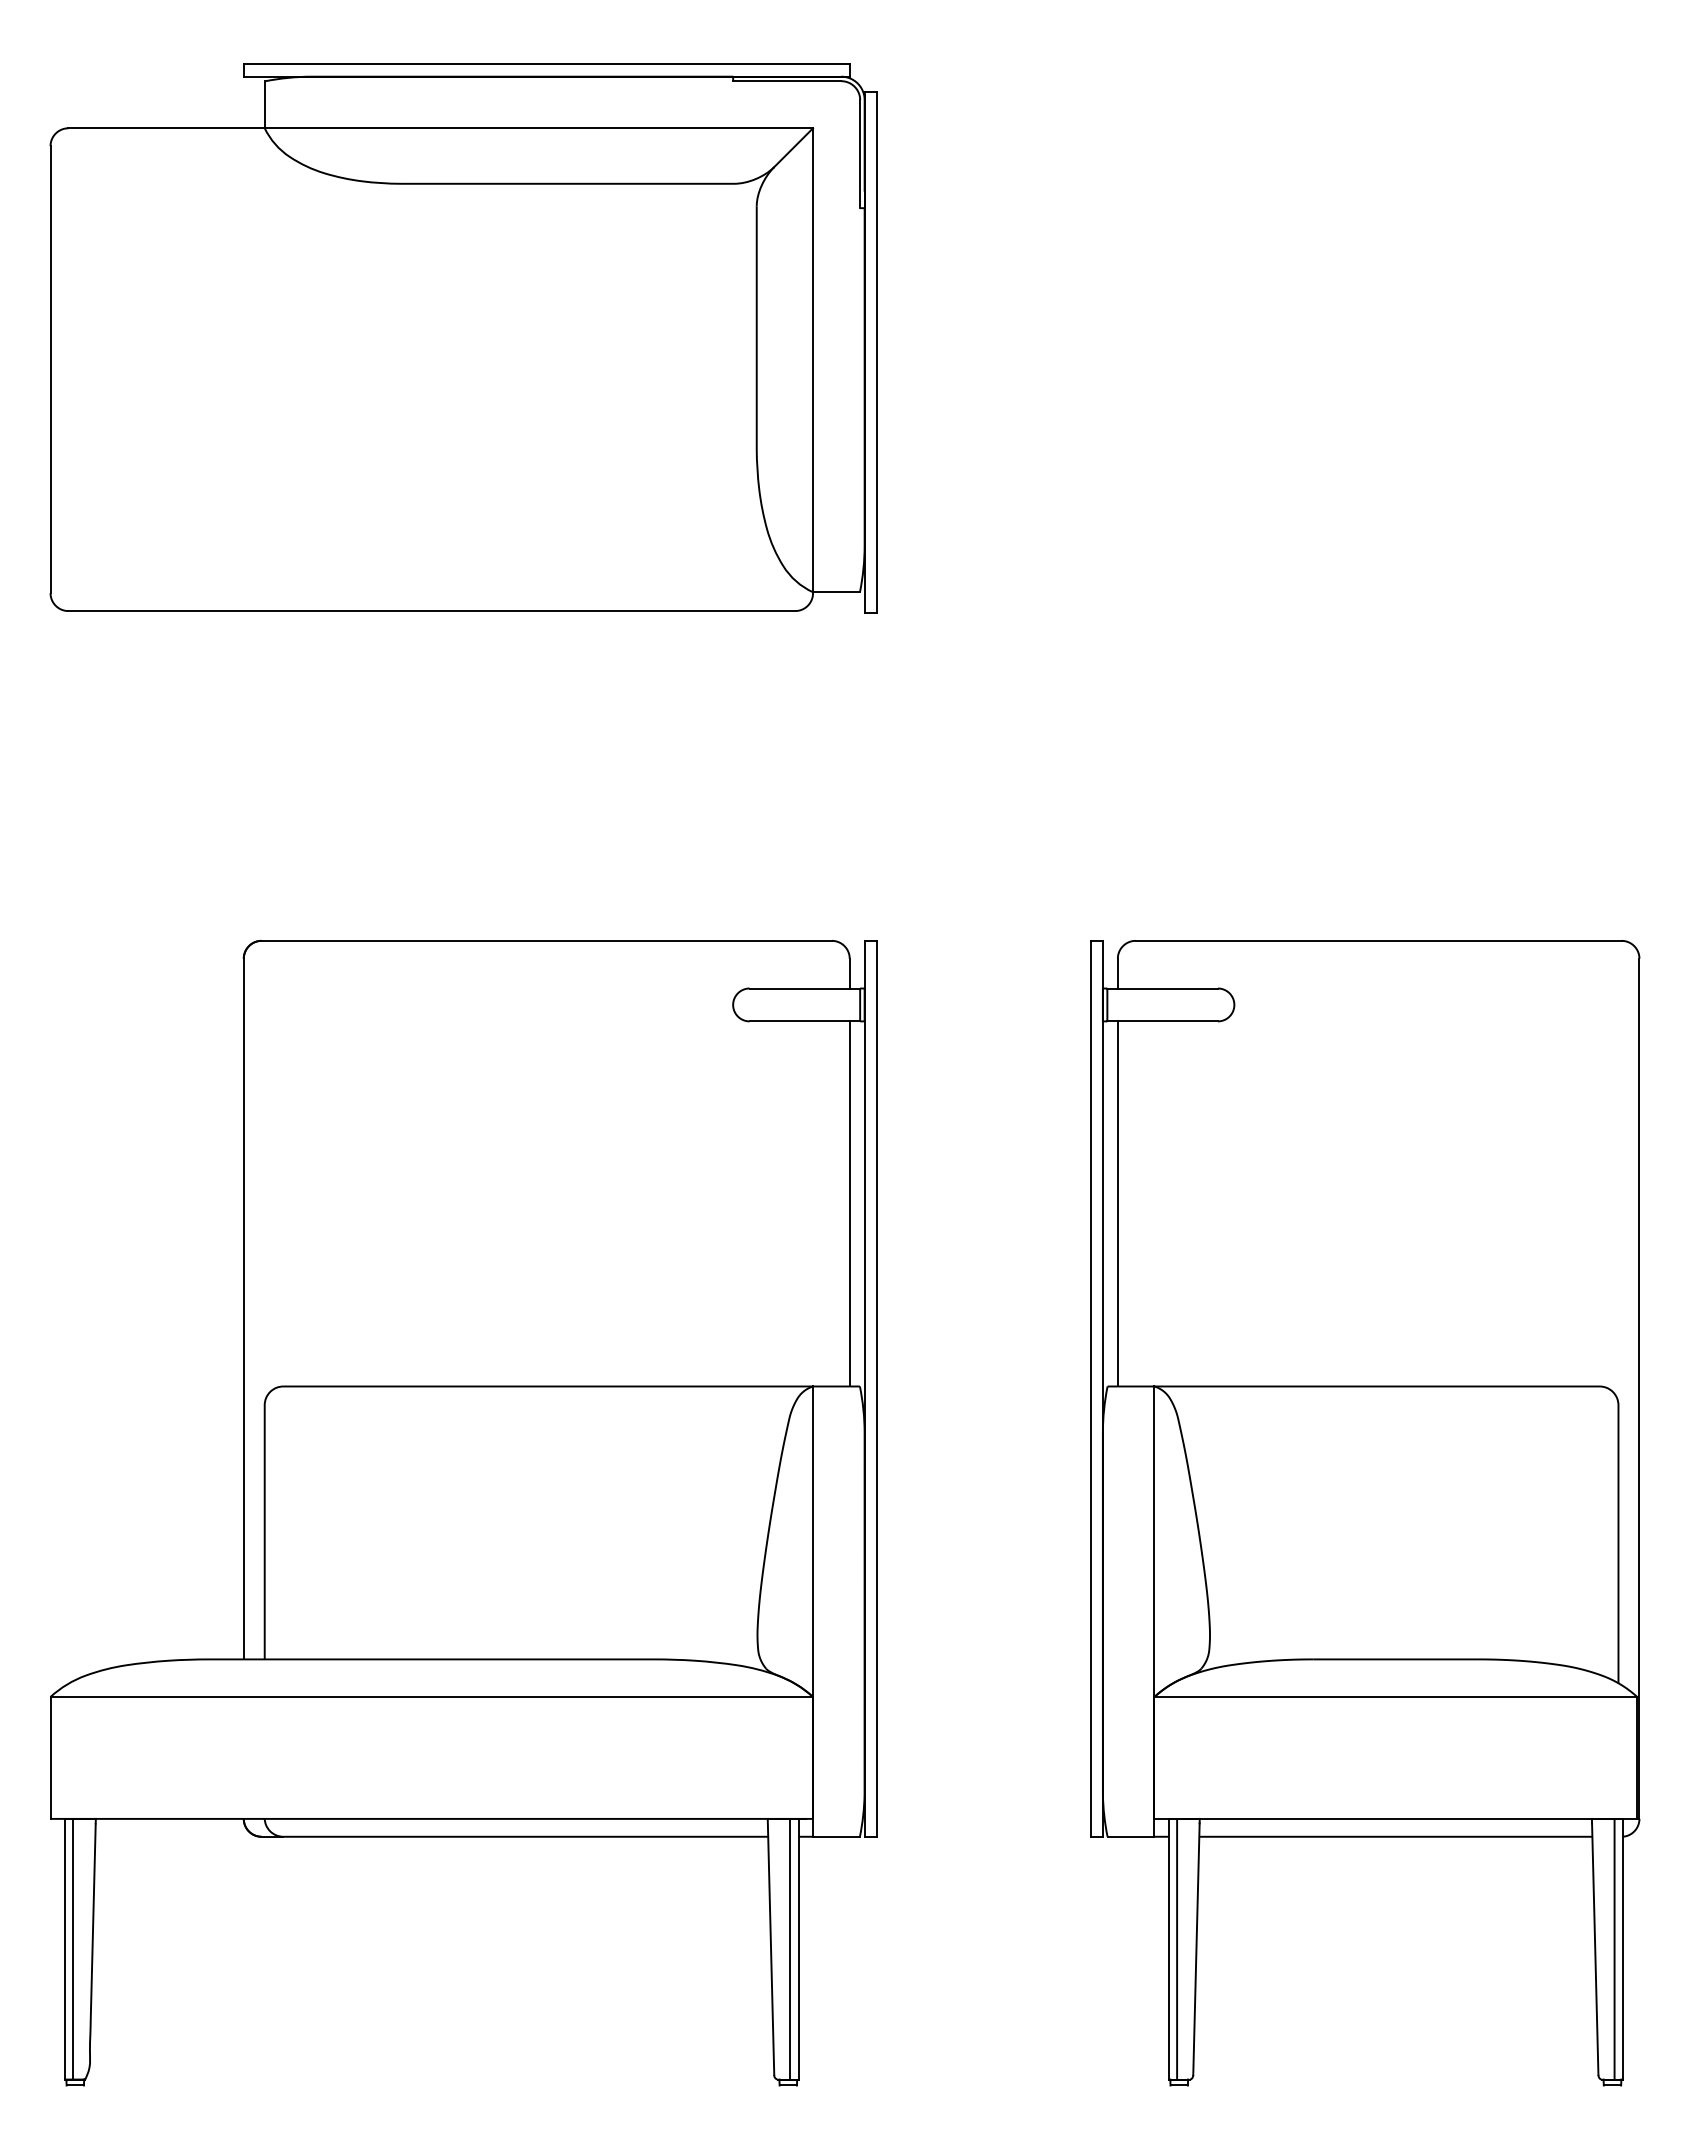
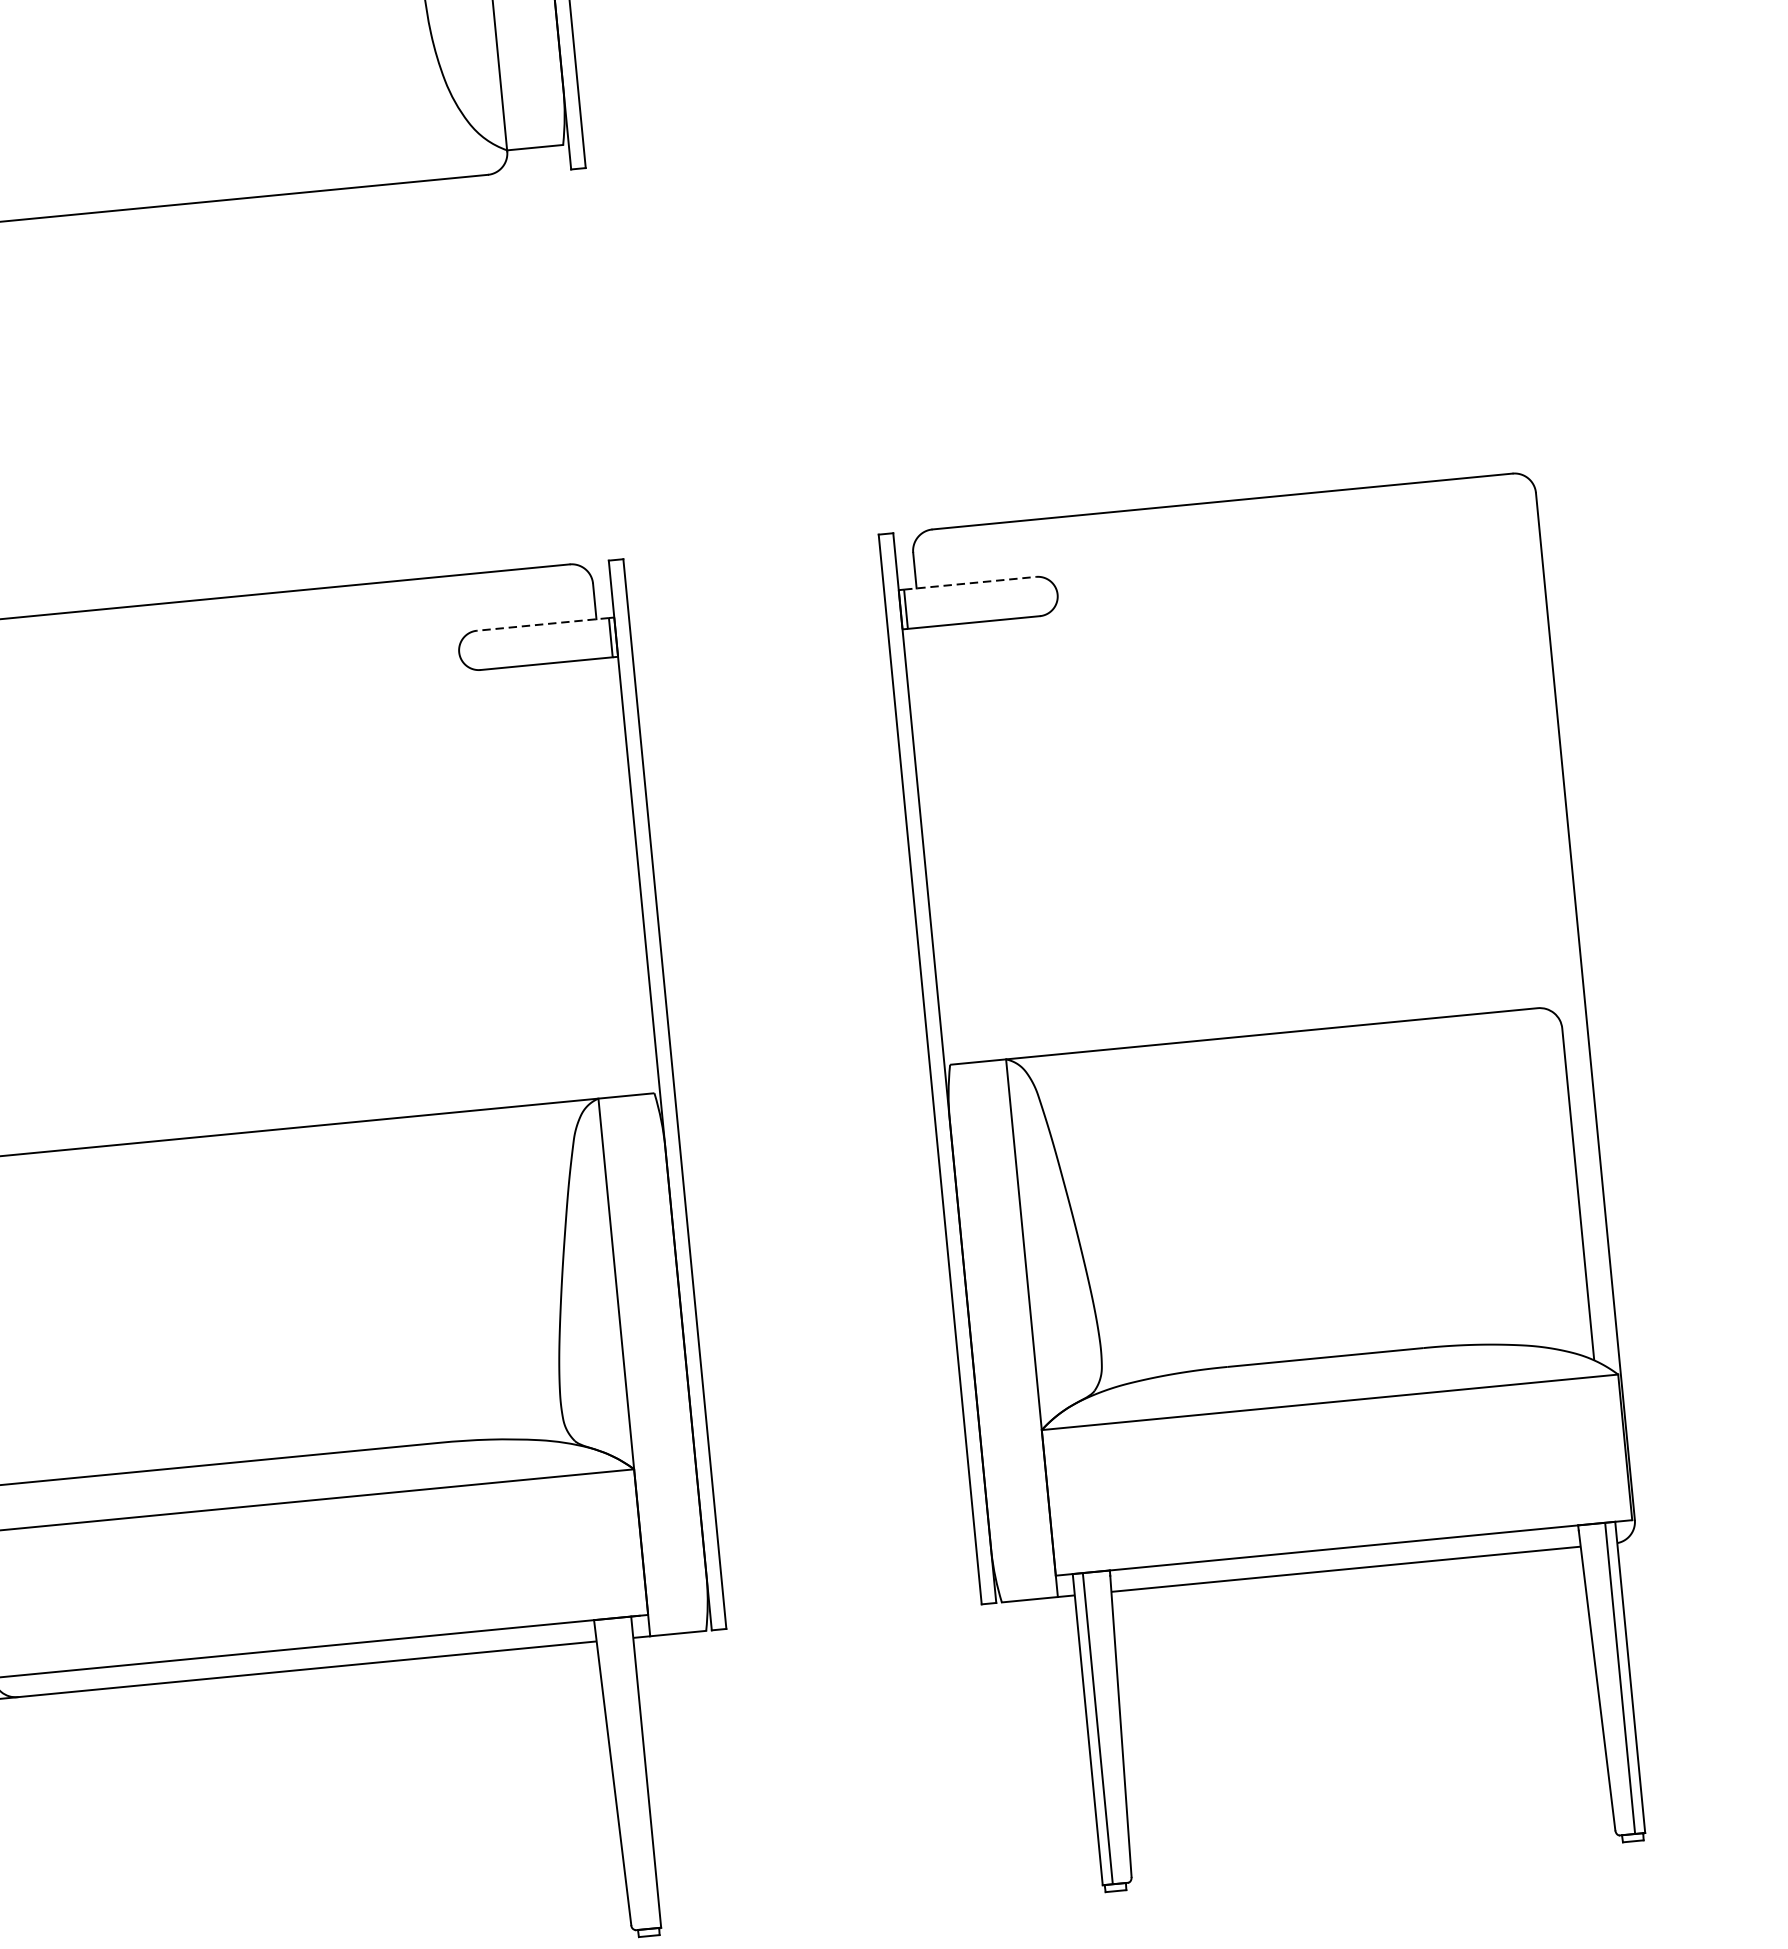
line: (804, 988) -> (542, 624), solid -> dashed
line: (1163, 988) -> (971, 583), solid -> dashed
line: (849, 1203) -> (620, 875), removed
line: (1117, 1203) -> (940, 845), removed
line: (790, 1948) -> (636, 1772), removed

